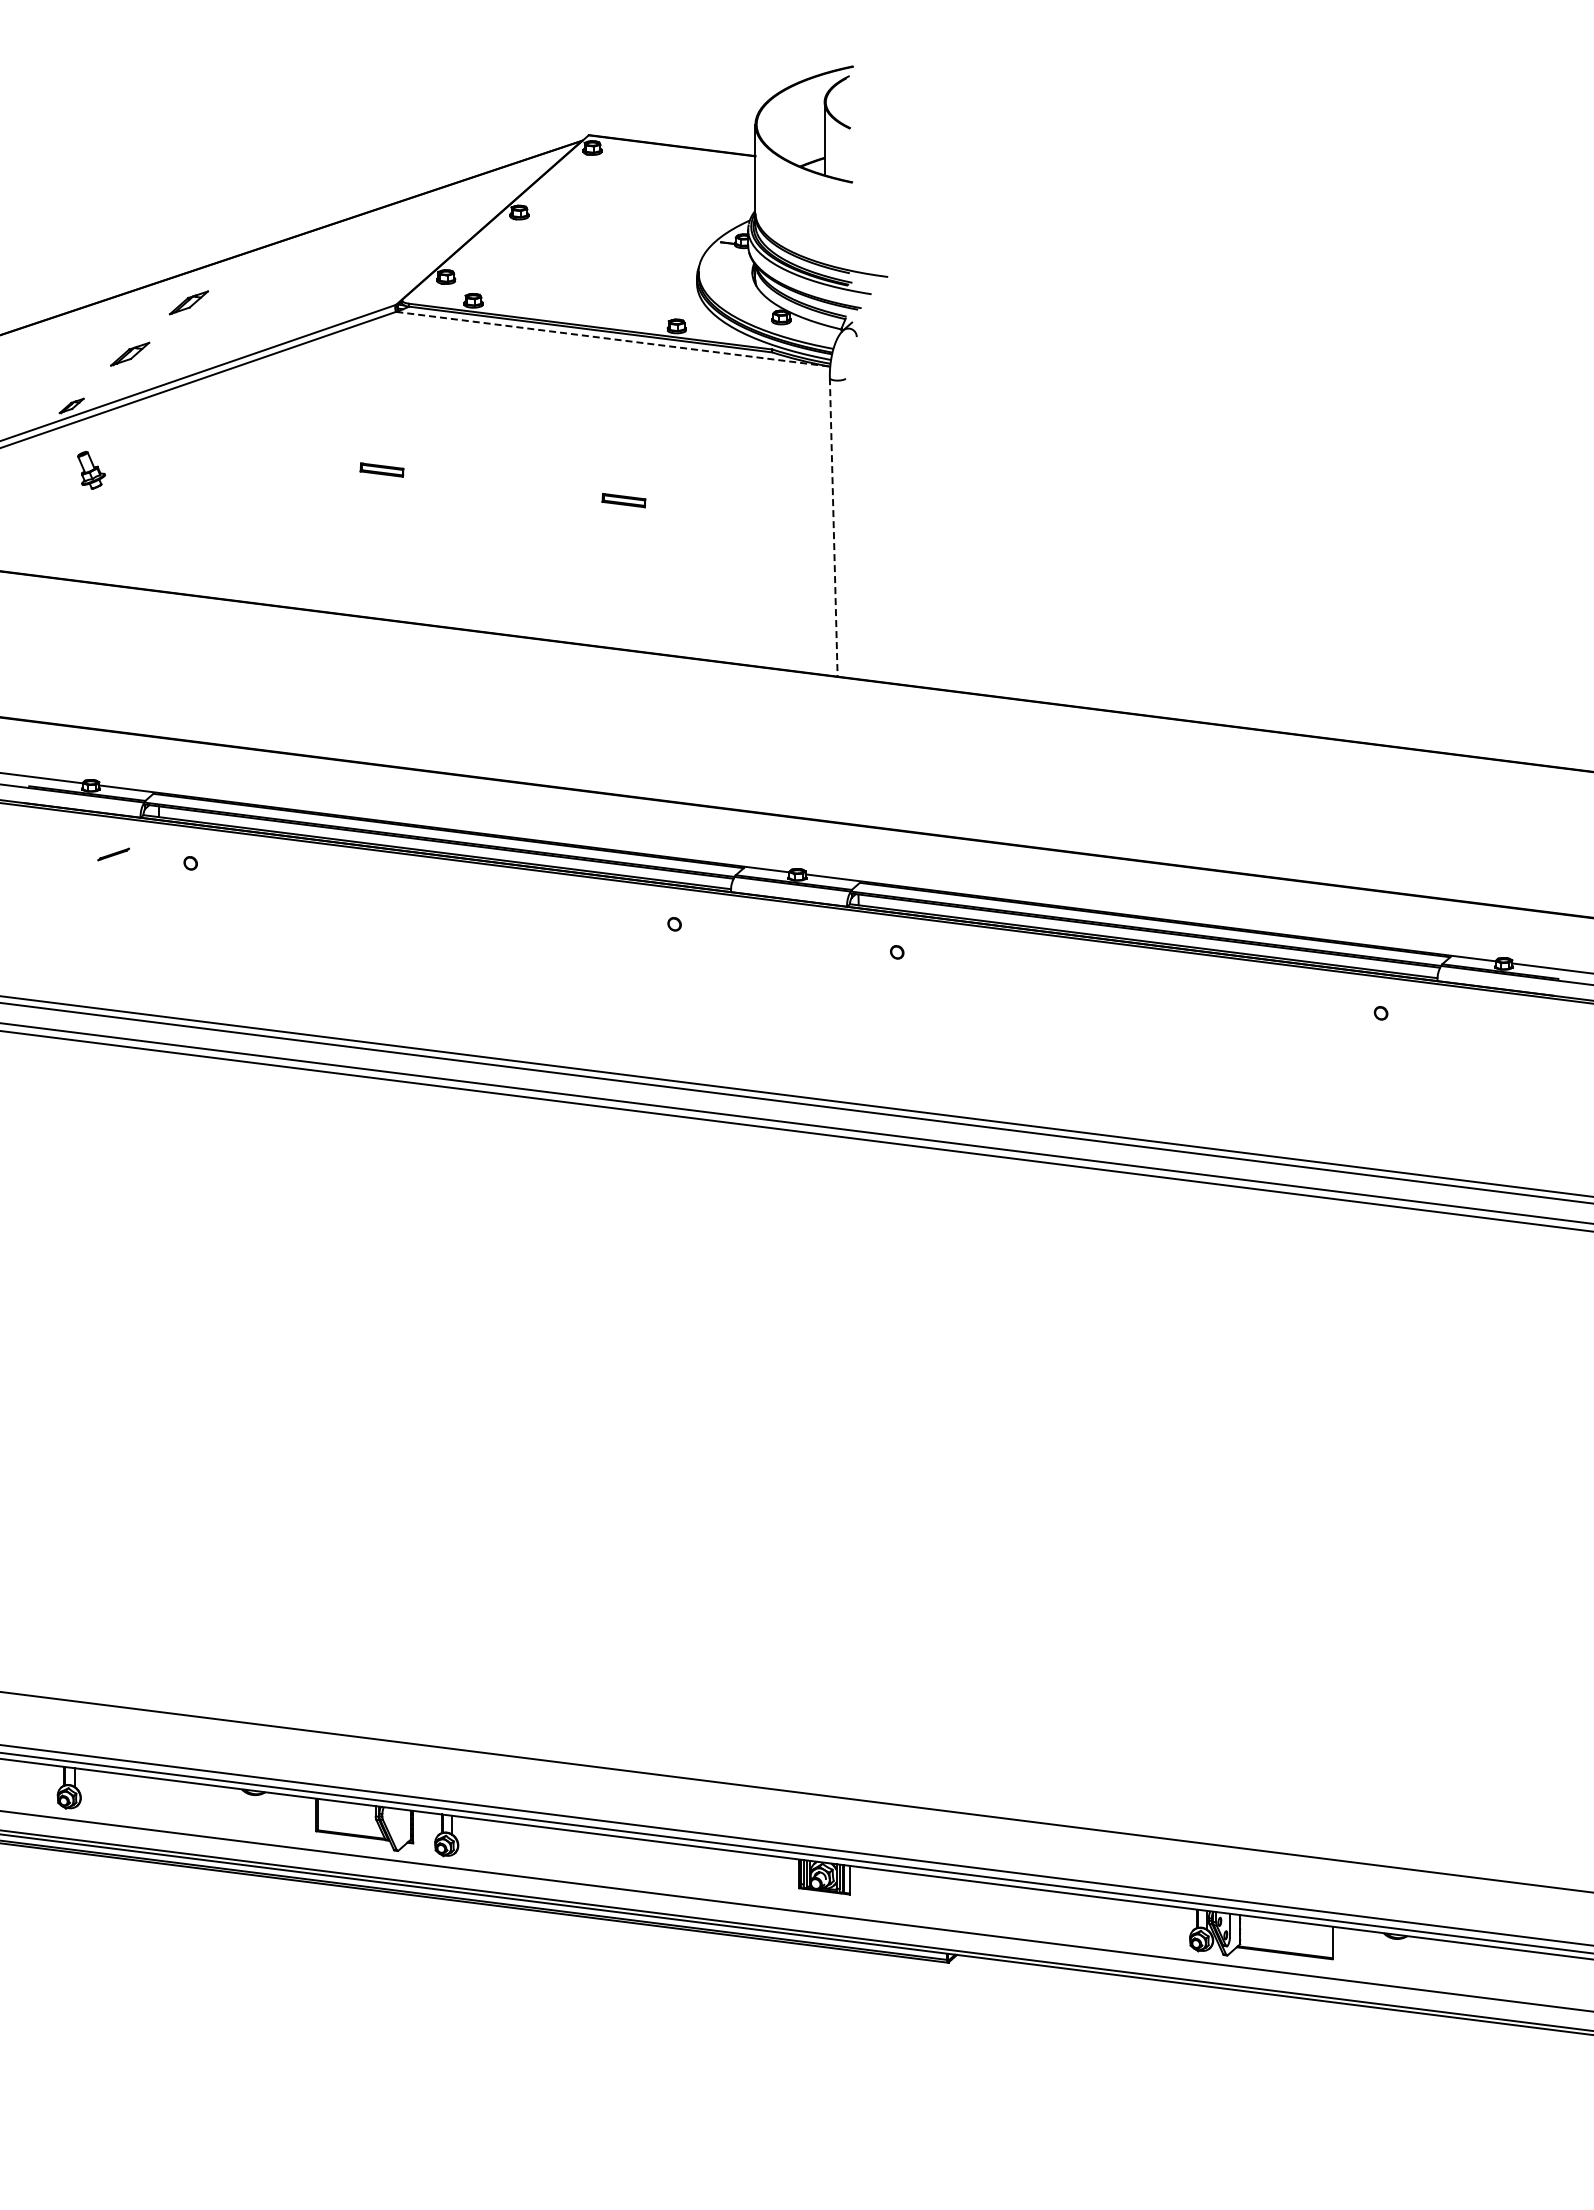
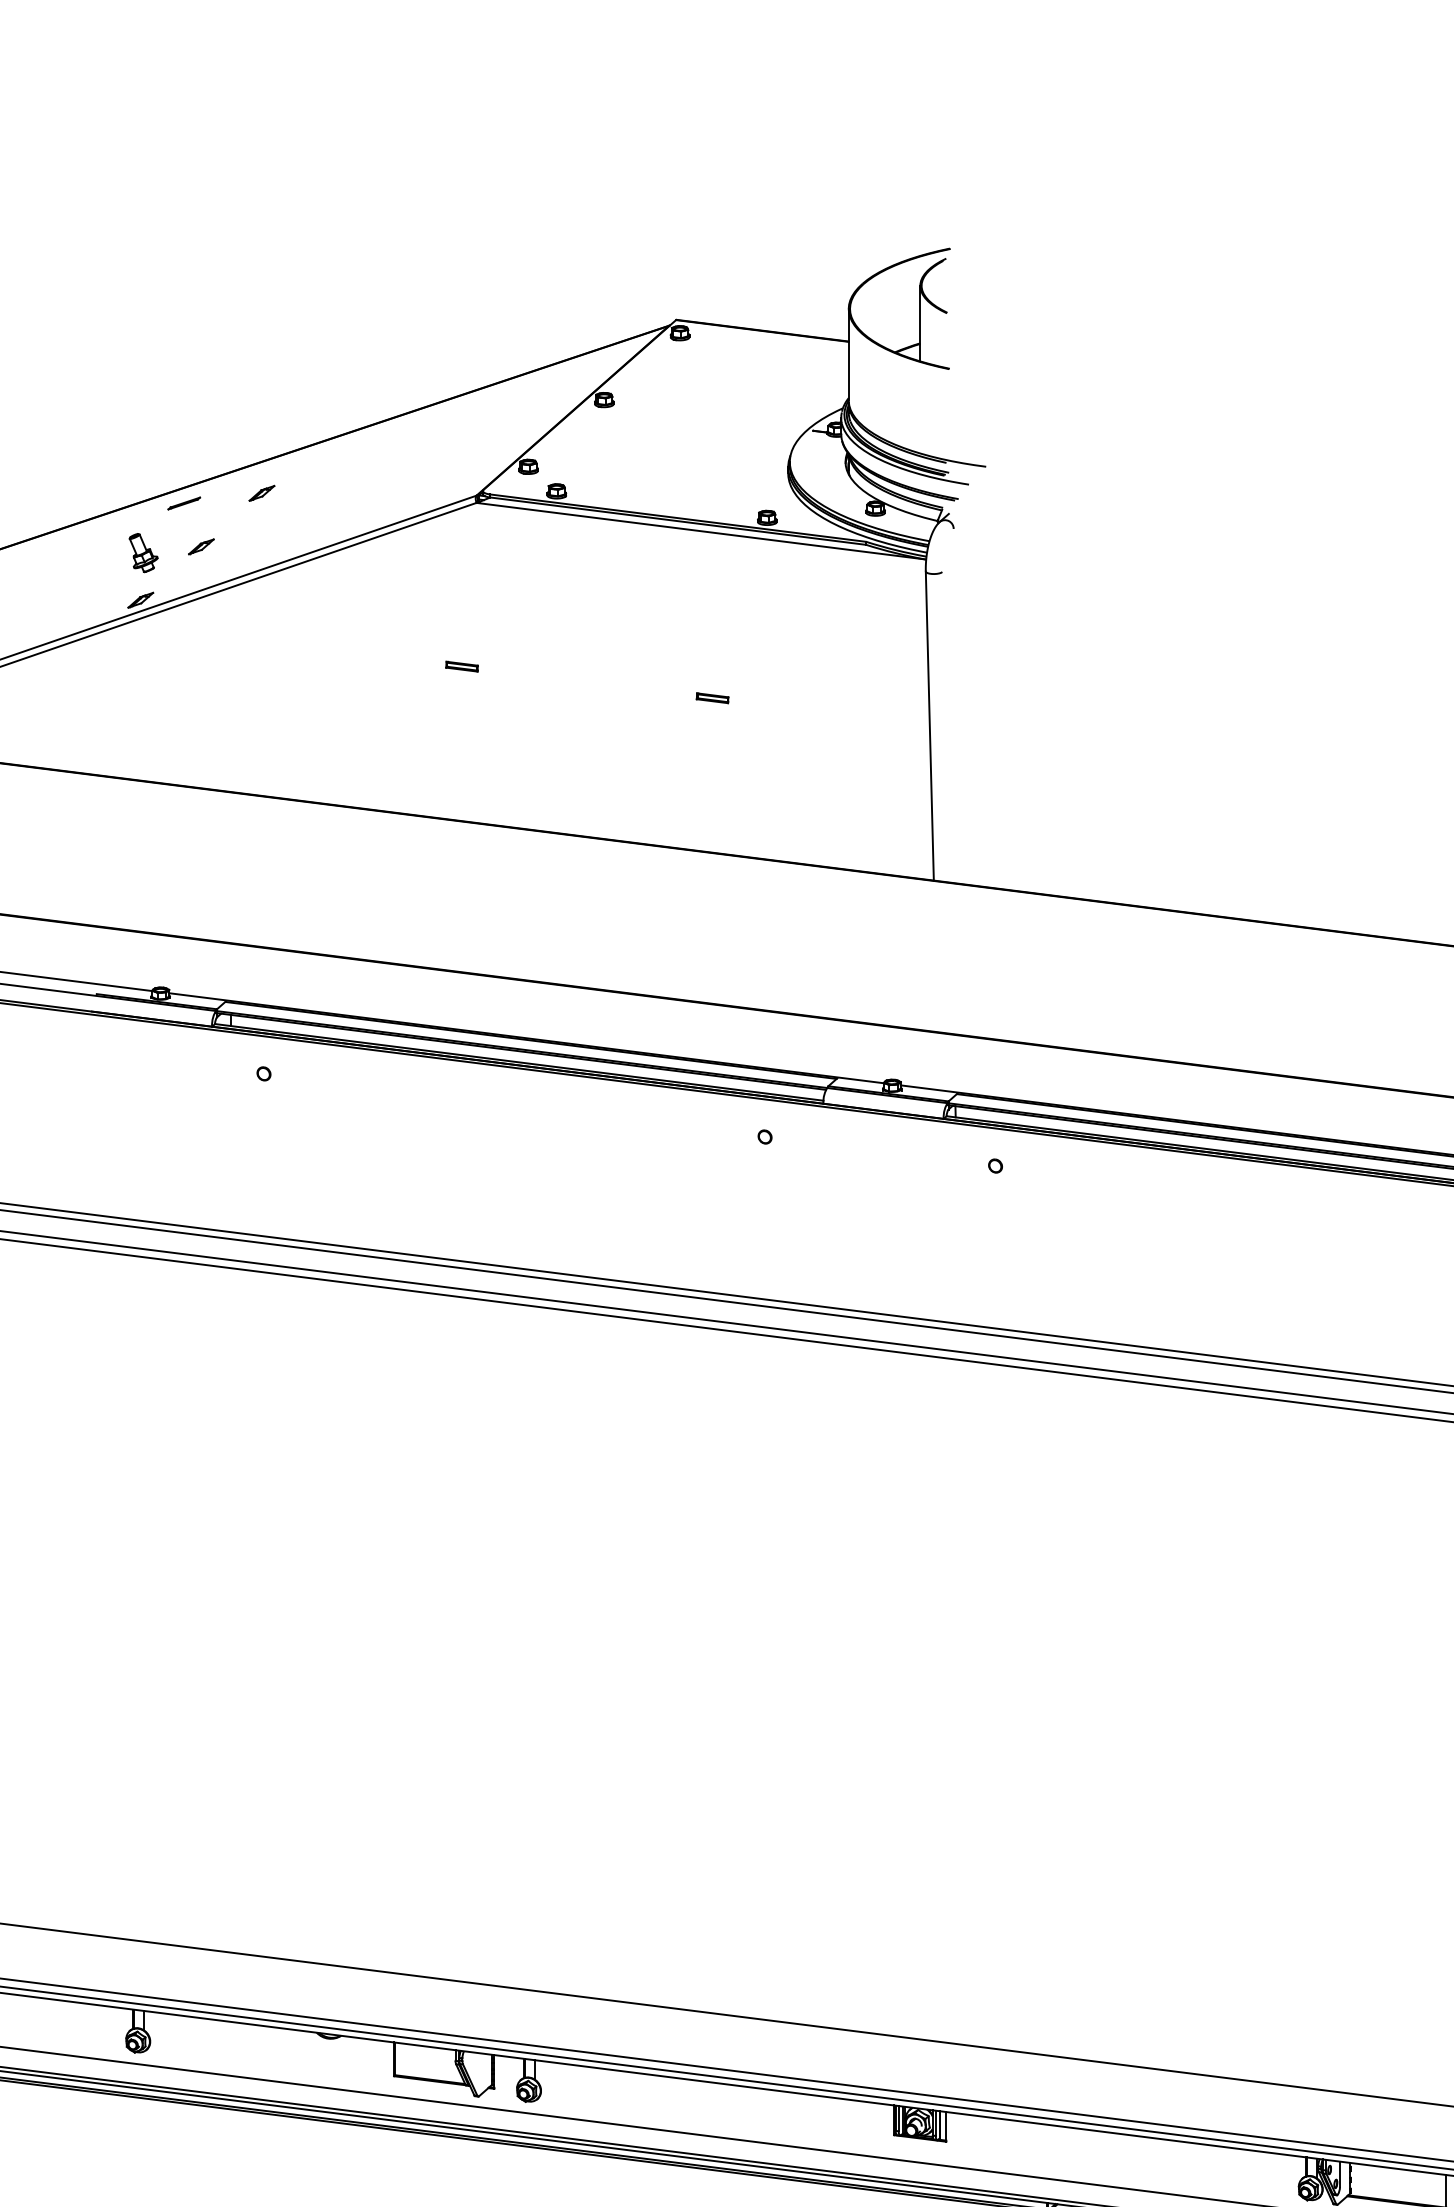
part: (188, 302) -> (261, 493), size x0.62
line: (611, 339) -> (699, 531), dashed -> solid
part: (130, 354) -> (201, 547), size x0.62
part: (381, 469) -> (461, 666), size x0.71
part: (91, 470) -> (143, 553), moved
part: (623, 500) -> (712, 698), size x0.71
line: (833, 527) -> (929, 726), dashed -> solid
line: (113, 854) -> (184, 503), moved

